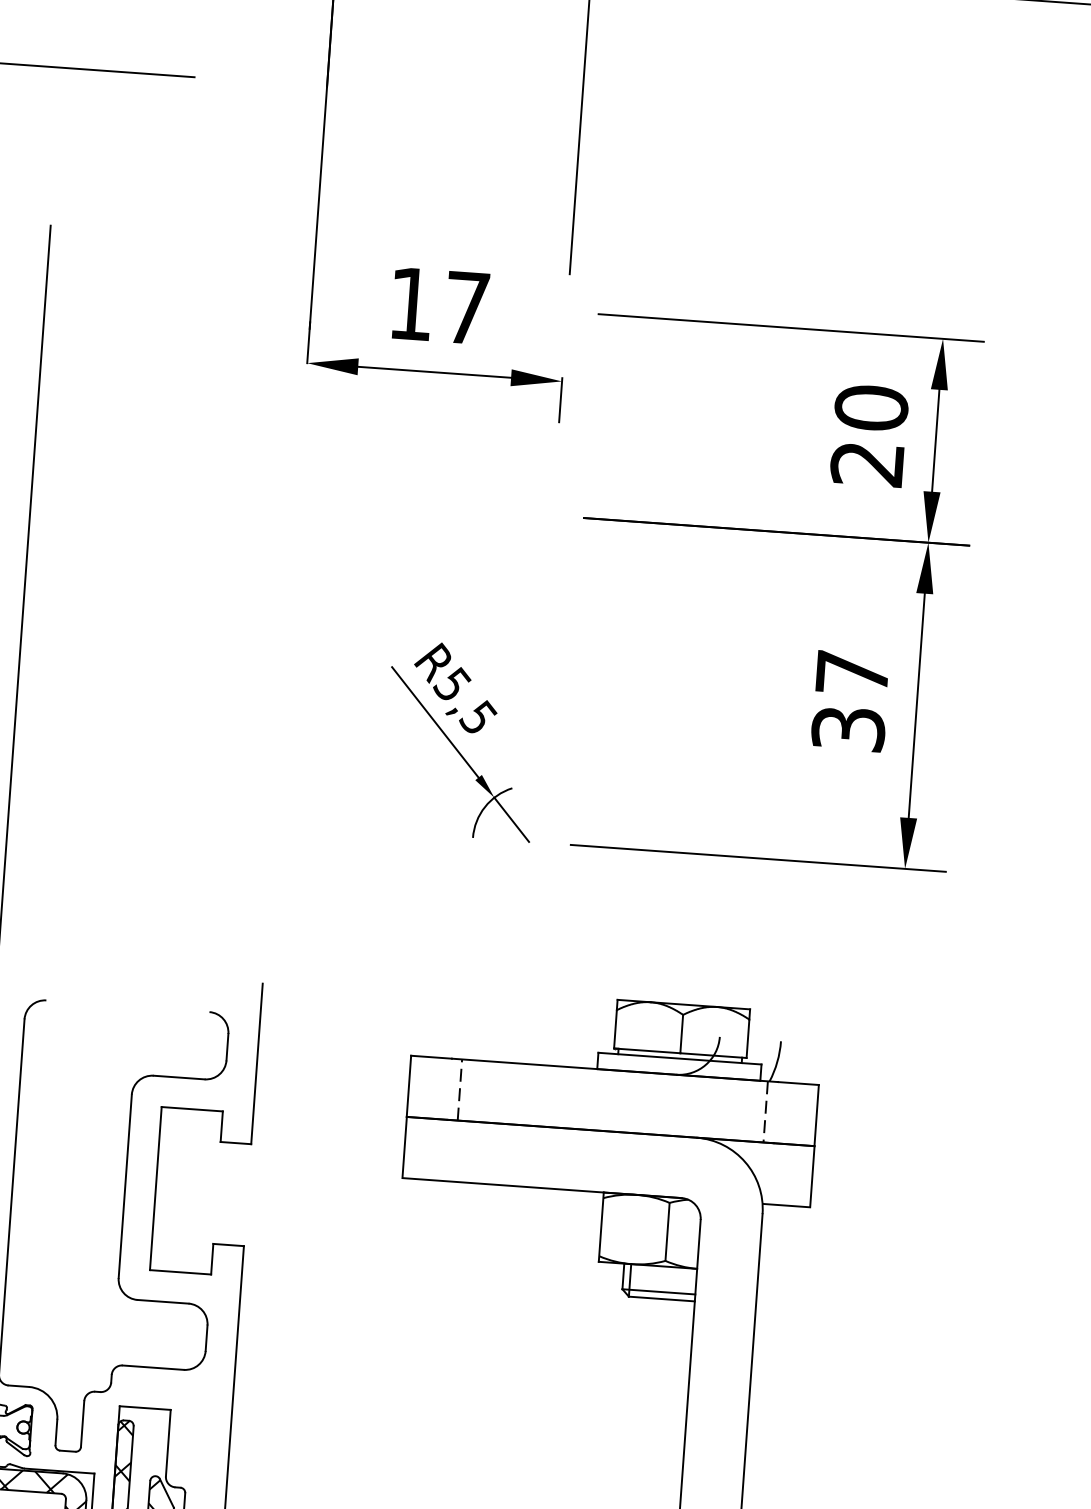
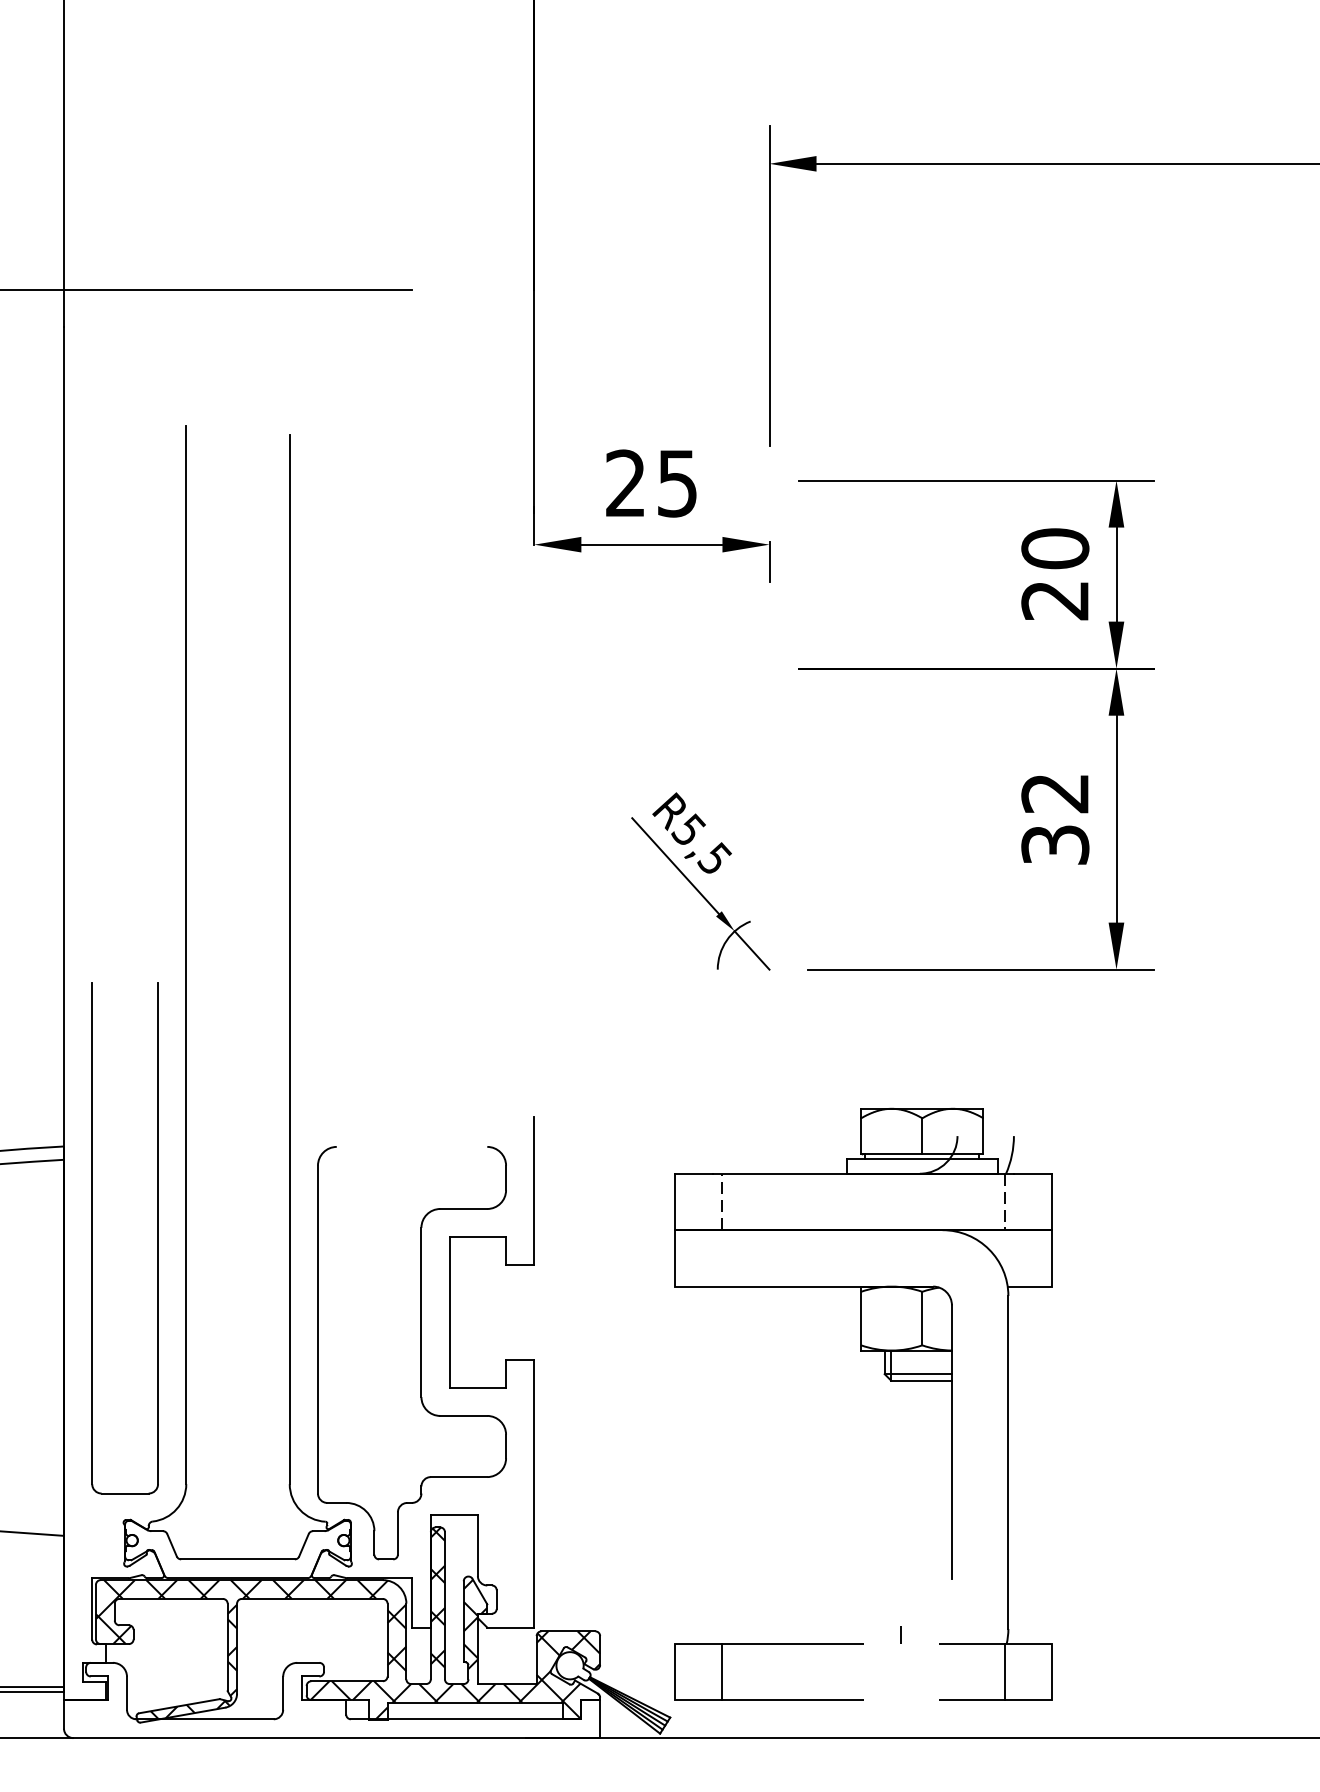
text: (438, 305) -> (651, 483), 17 -> 25
text: (851, 673) -> (1054, 793), 37 -> 32

